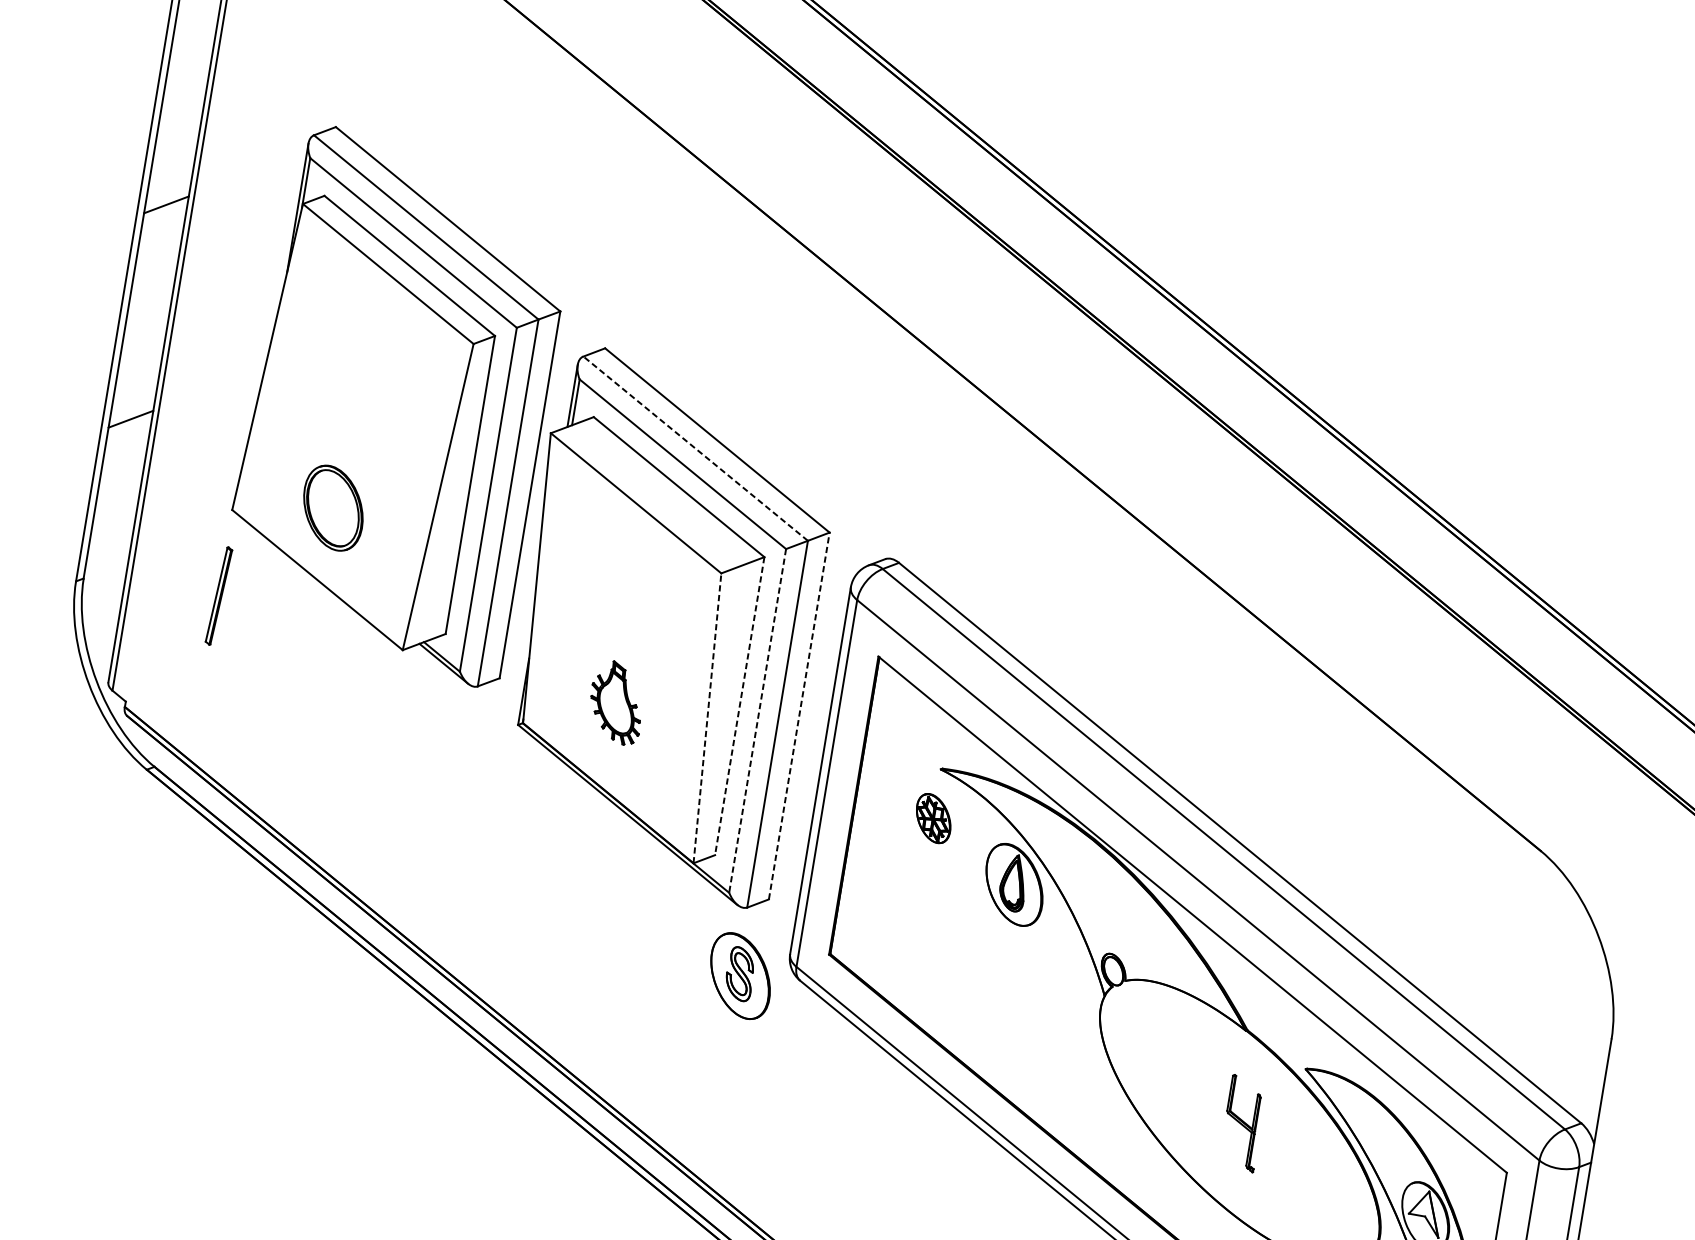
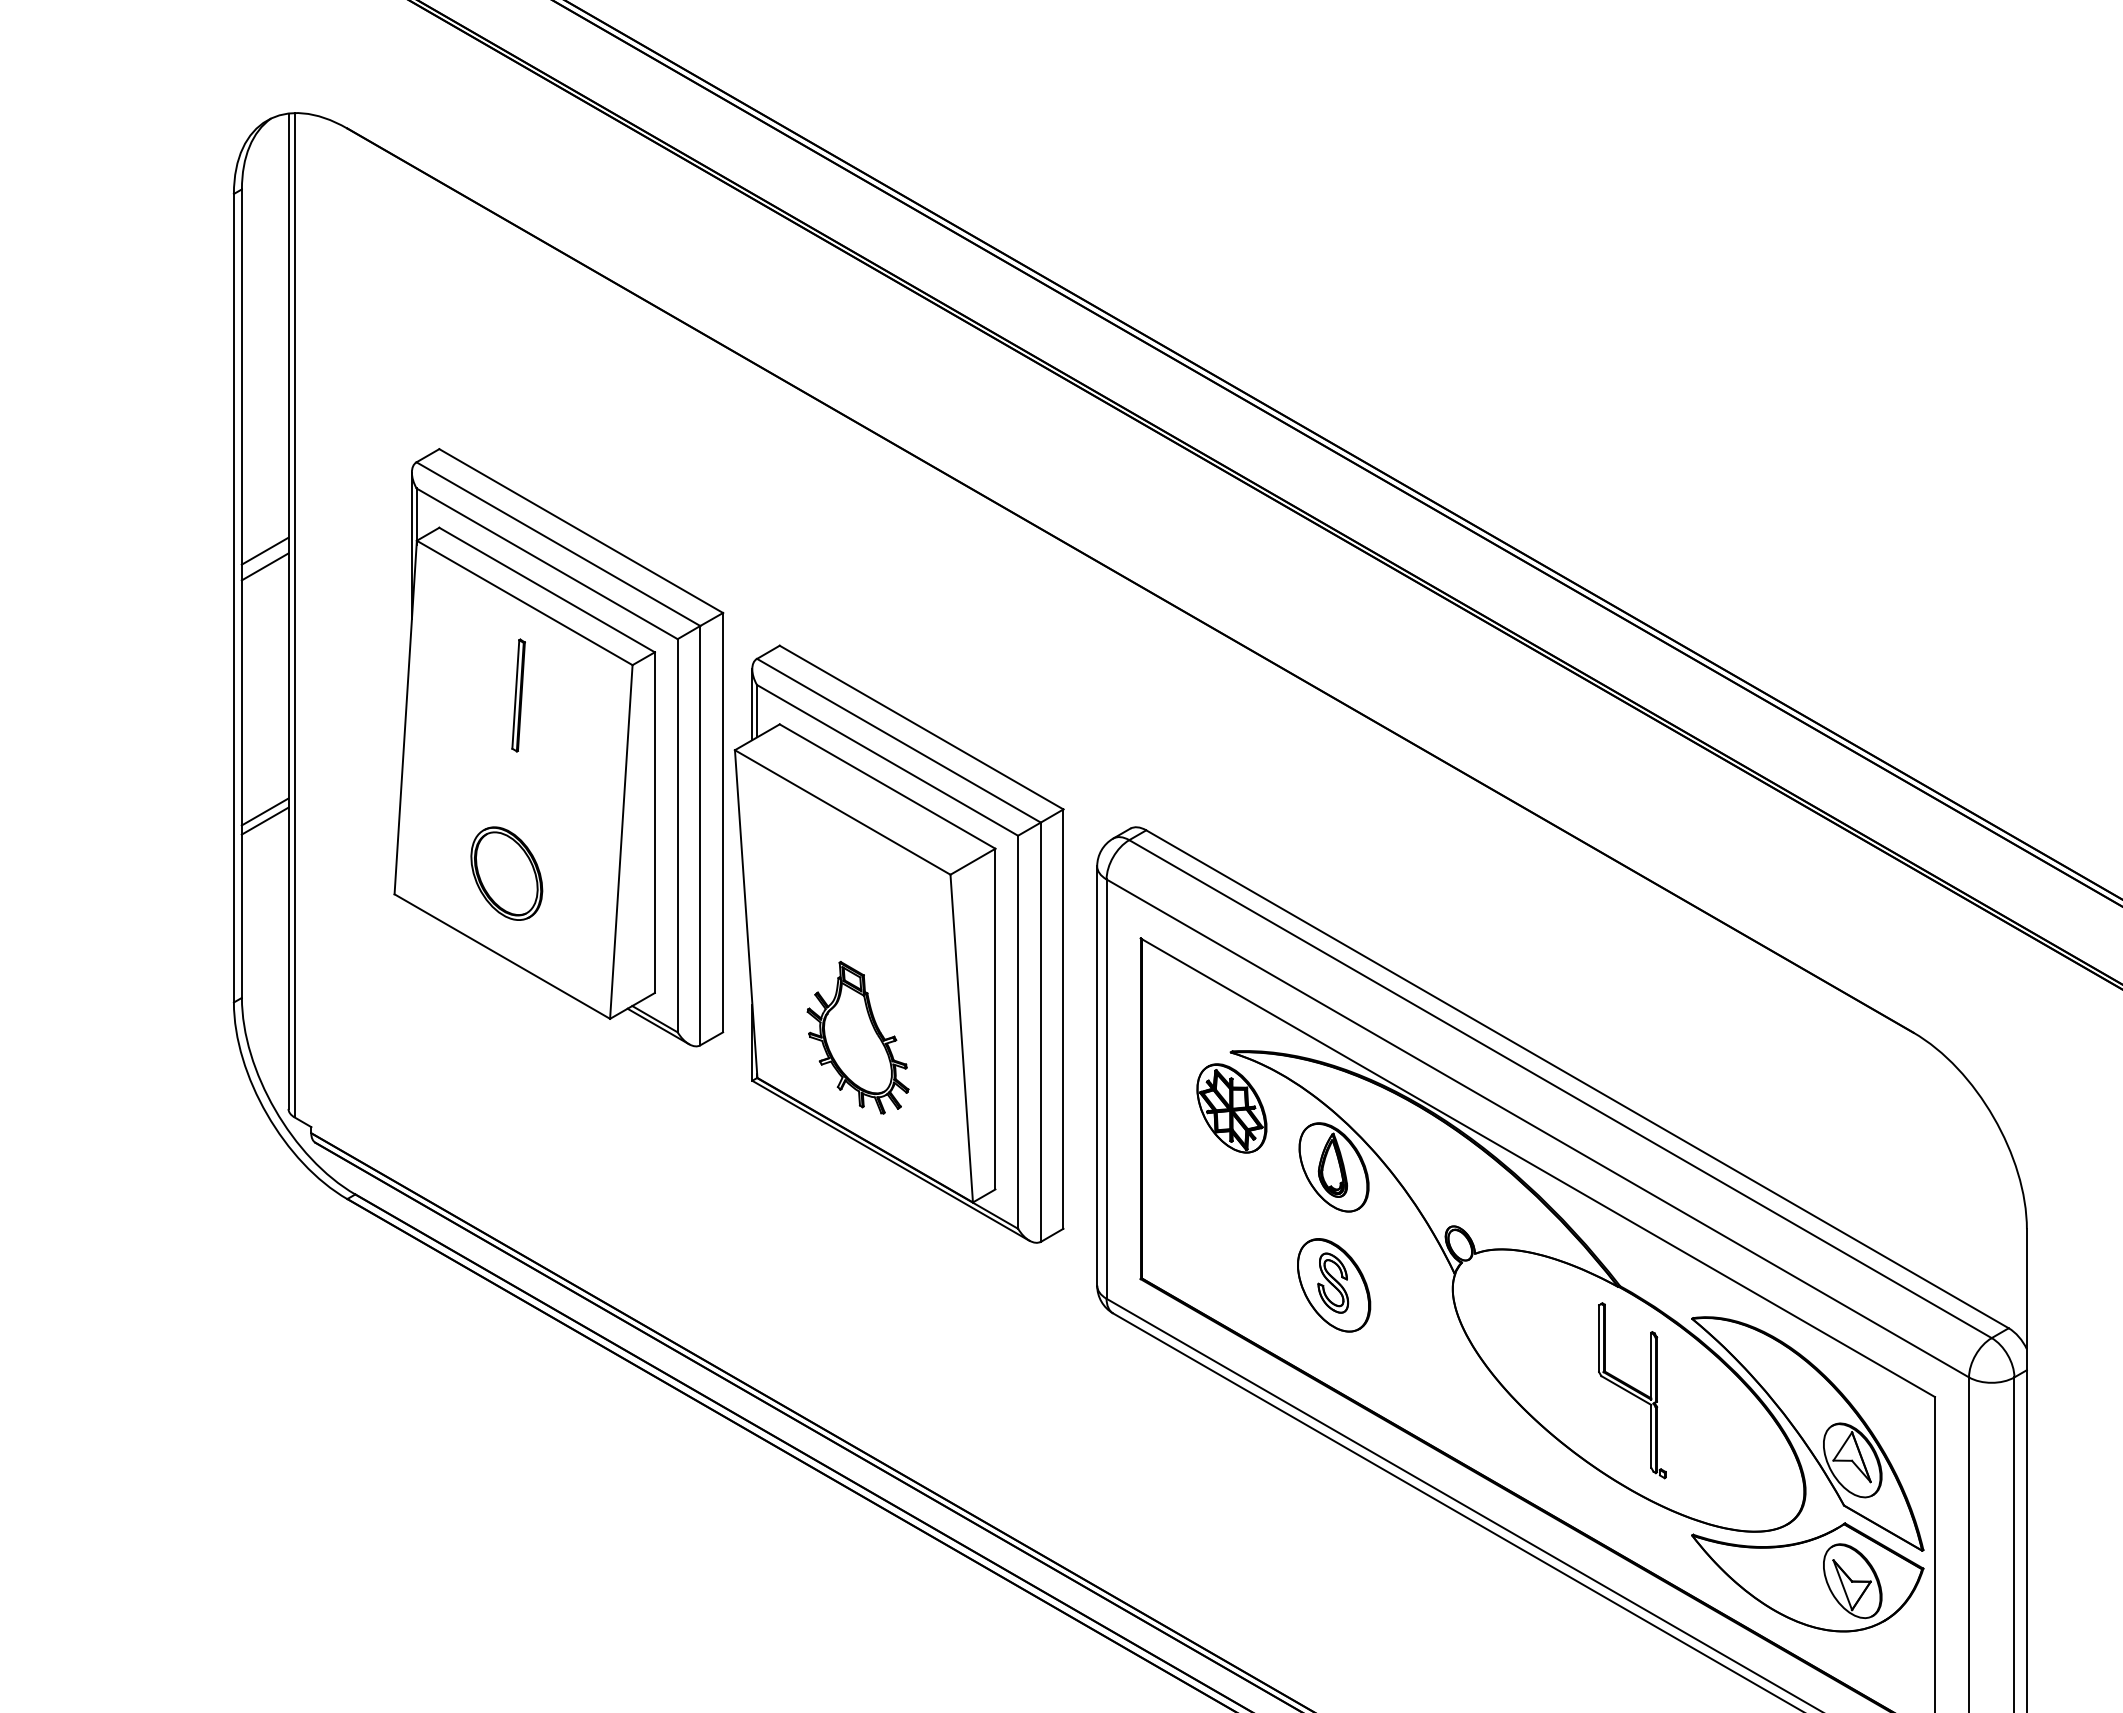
line: (168, 190) -> (264, 550), added
line: (129, 426) -> (264, 820), added
line: (695, 448) -> (898, 740), dashed -> solid
part: (218, 596) -> (518, 695), moved
part: (616, 702) -> (857, 1037), size x1.67
line: (739, 706) -> (995, 1019), dashed -> solid
line: (799, 716) -> (1063, 1019), dashed -> solid
line: (707, 718) -> (961, 1038), dashed -> solid
line: (757, 721) -> (1018, 1032), dashed -> solid
part: (933, 818) -> (1231, 1108), size x1.67
part: (740, 976) -> (1334, 1285), moved
part: (1243, 1123) -> (1632, 1390), size x1.67

